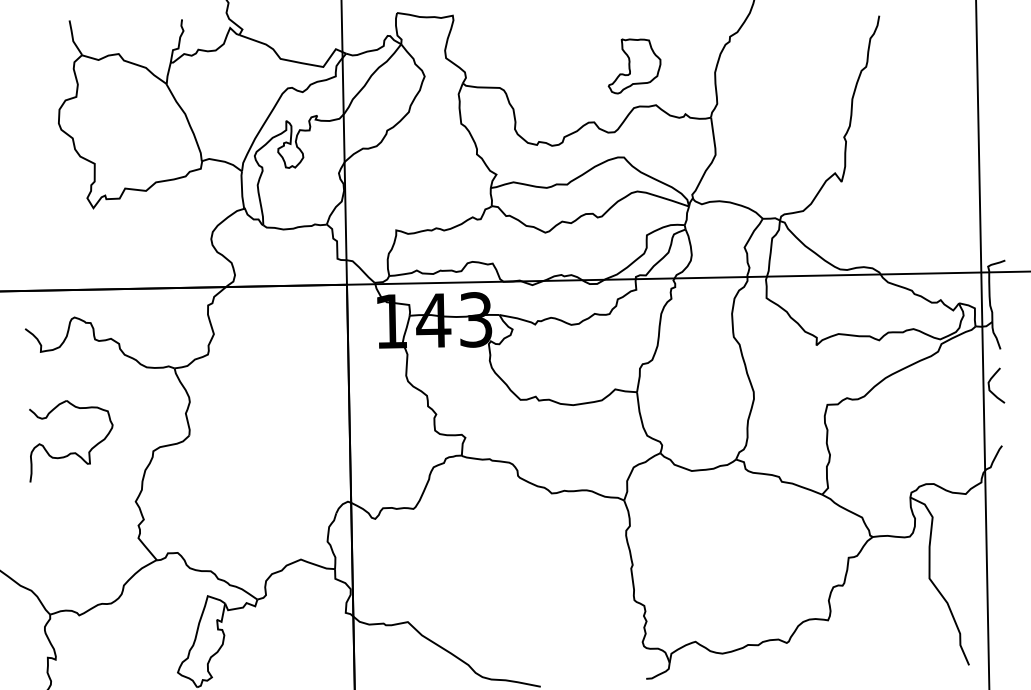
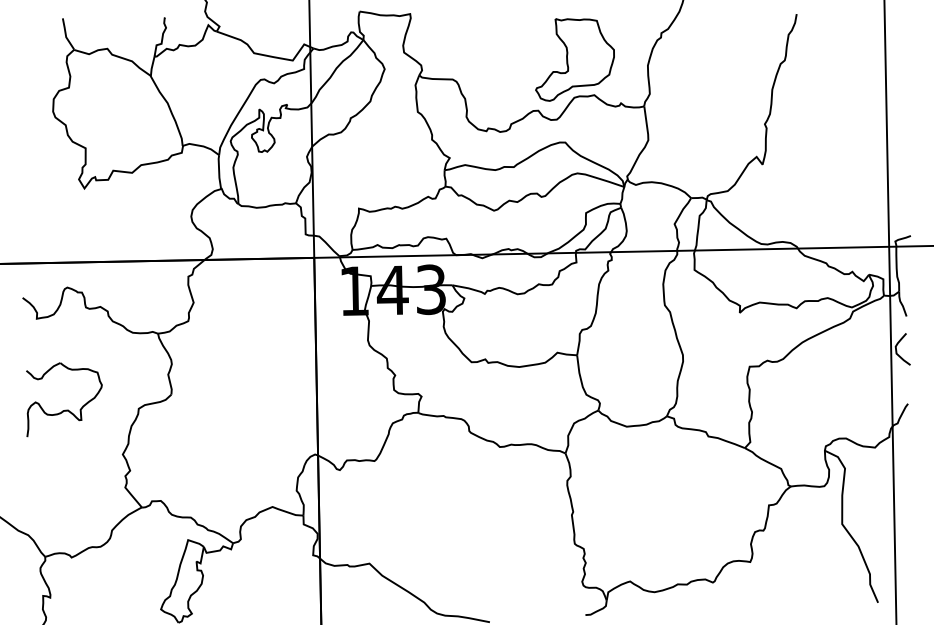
part: (634, 66) -> (574, 60), size x1.67

